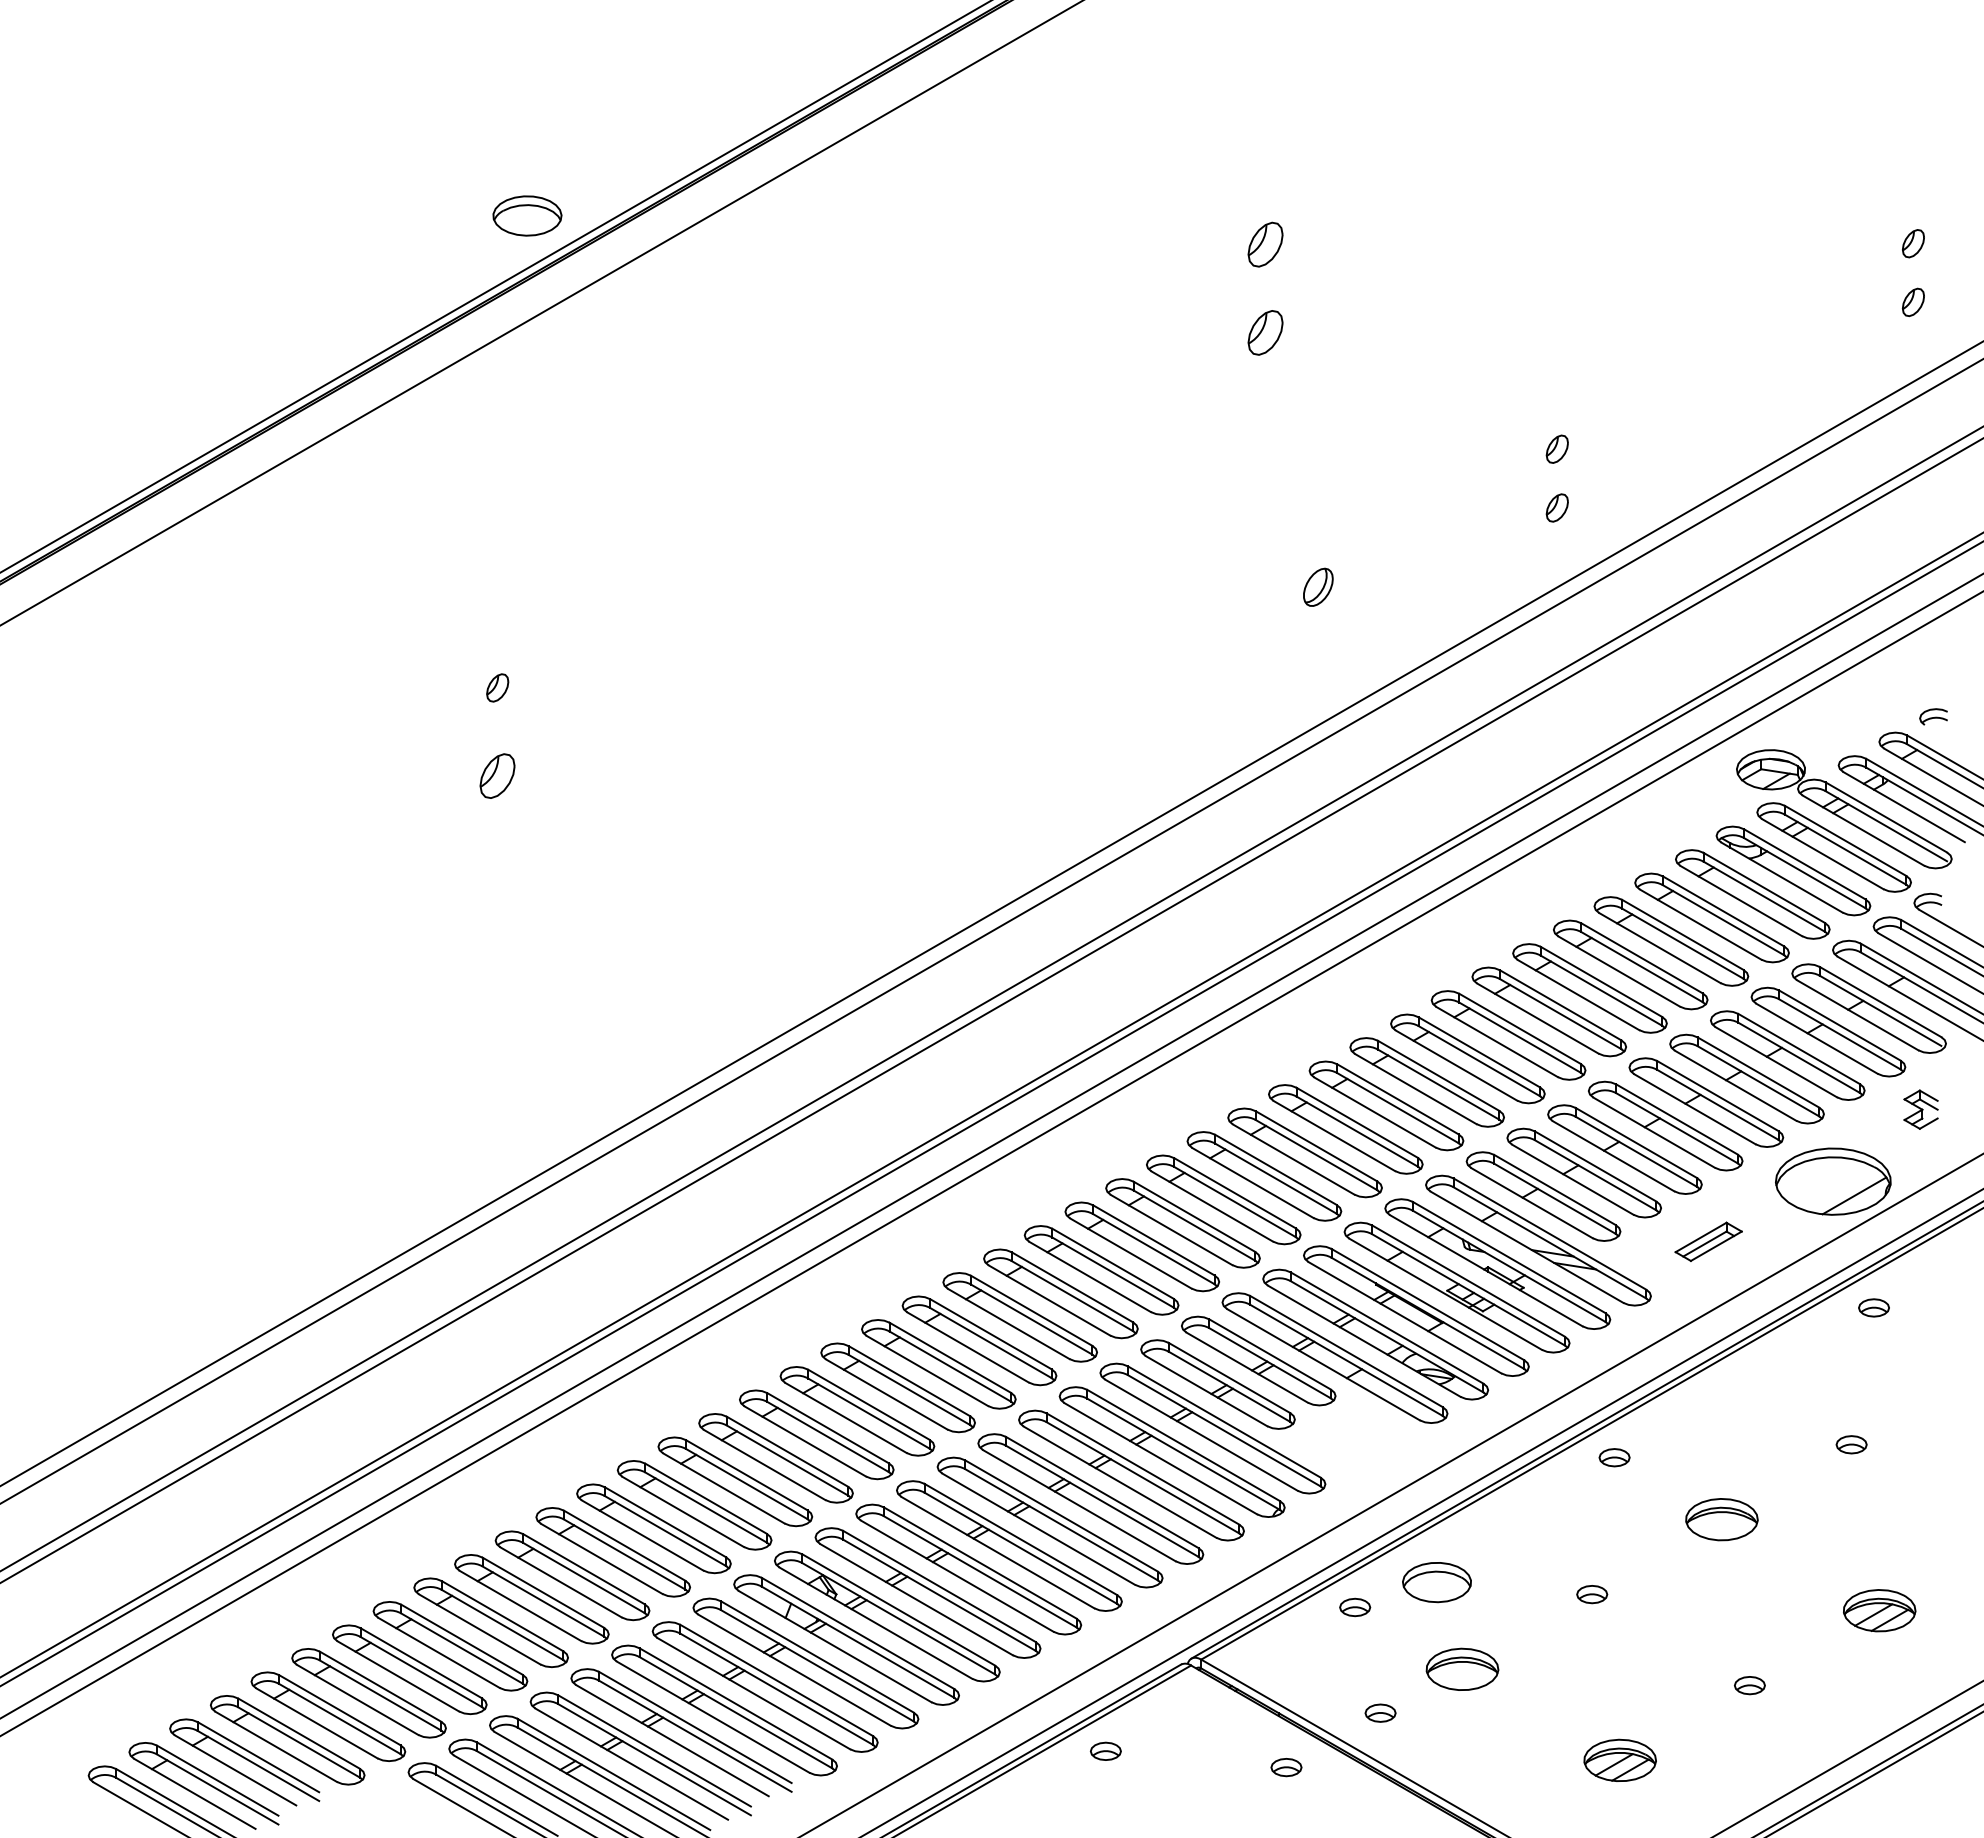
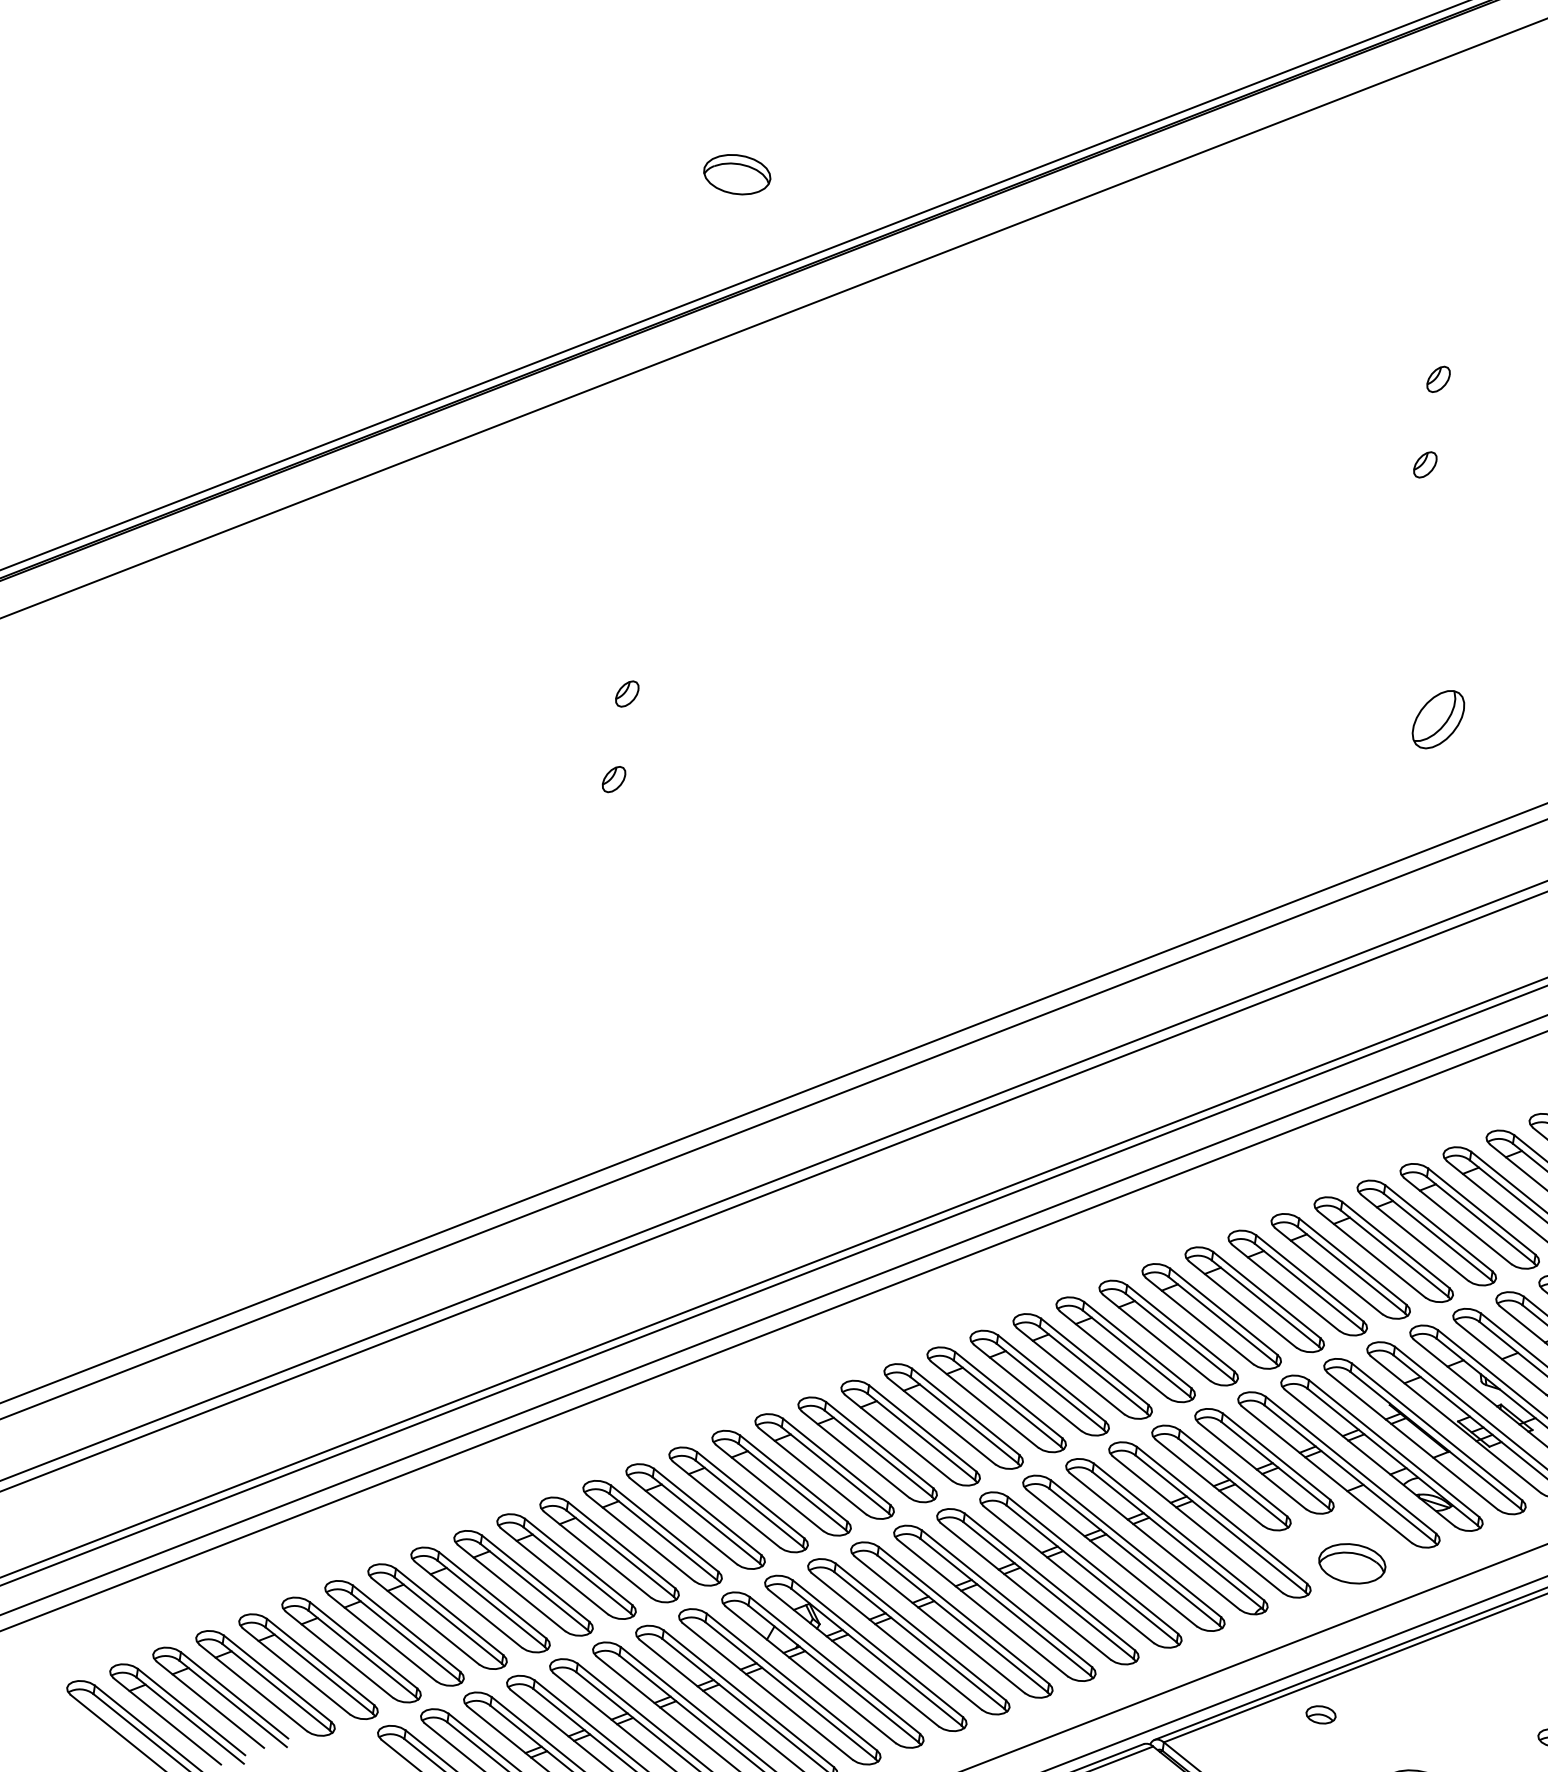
part: (527, 215) -> (737, 174), moved
part: (1264, 244) -> (1437, 378), size x0.62
part: (1264, 332) -> (1424, 464), size x0.62
part: (1318, 587) -> (1438, 719), size x1.67
part: (497, 775) -> (613, 778), size x0.62
part: (1436, 1582) -> (1351, 1563), moved

